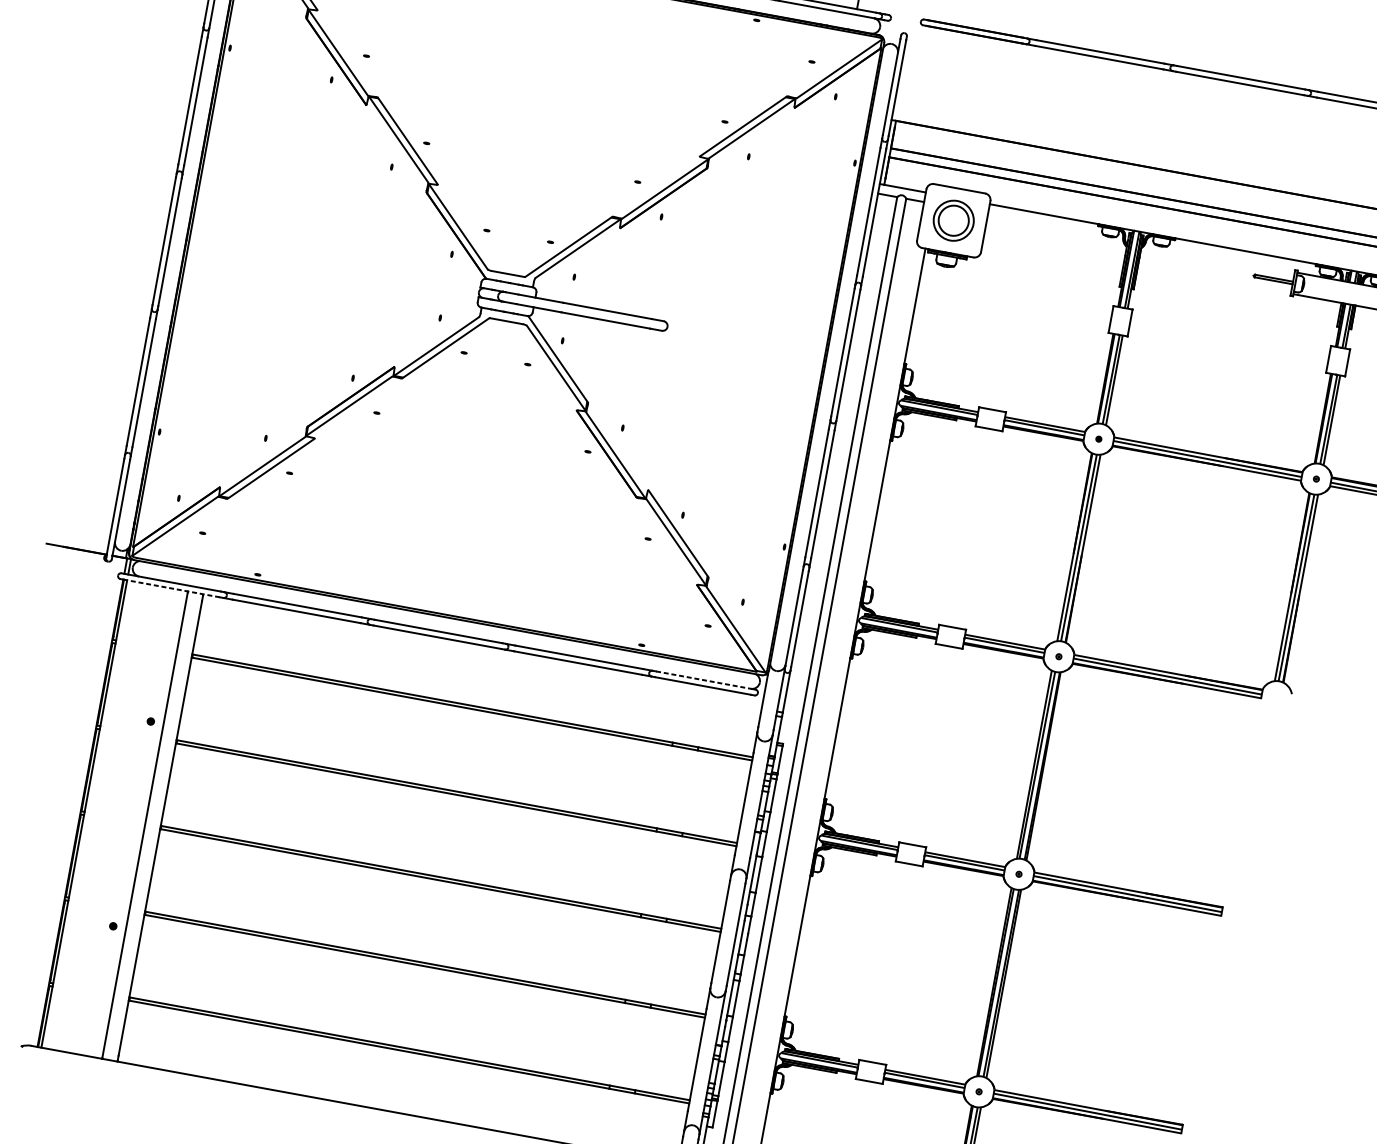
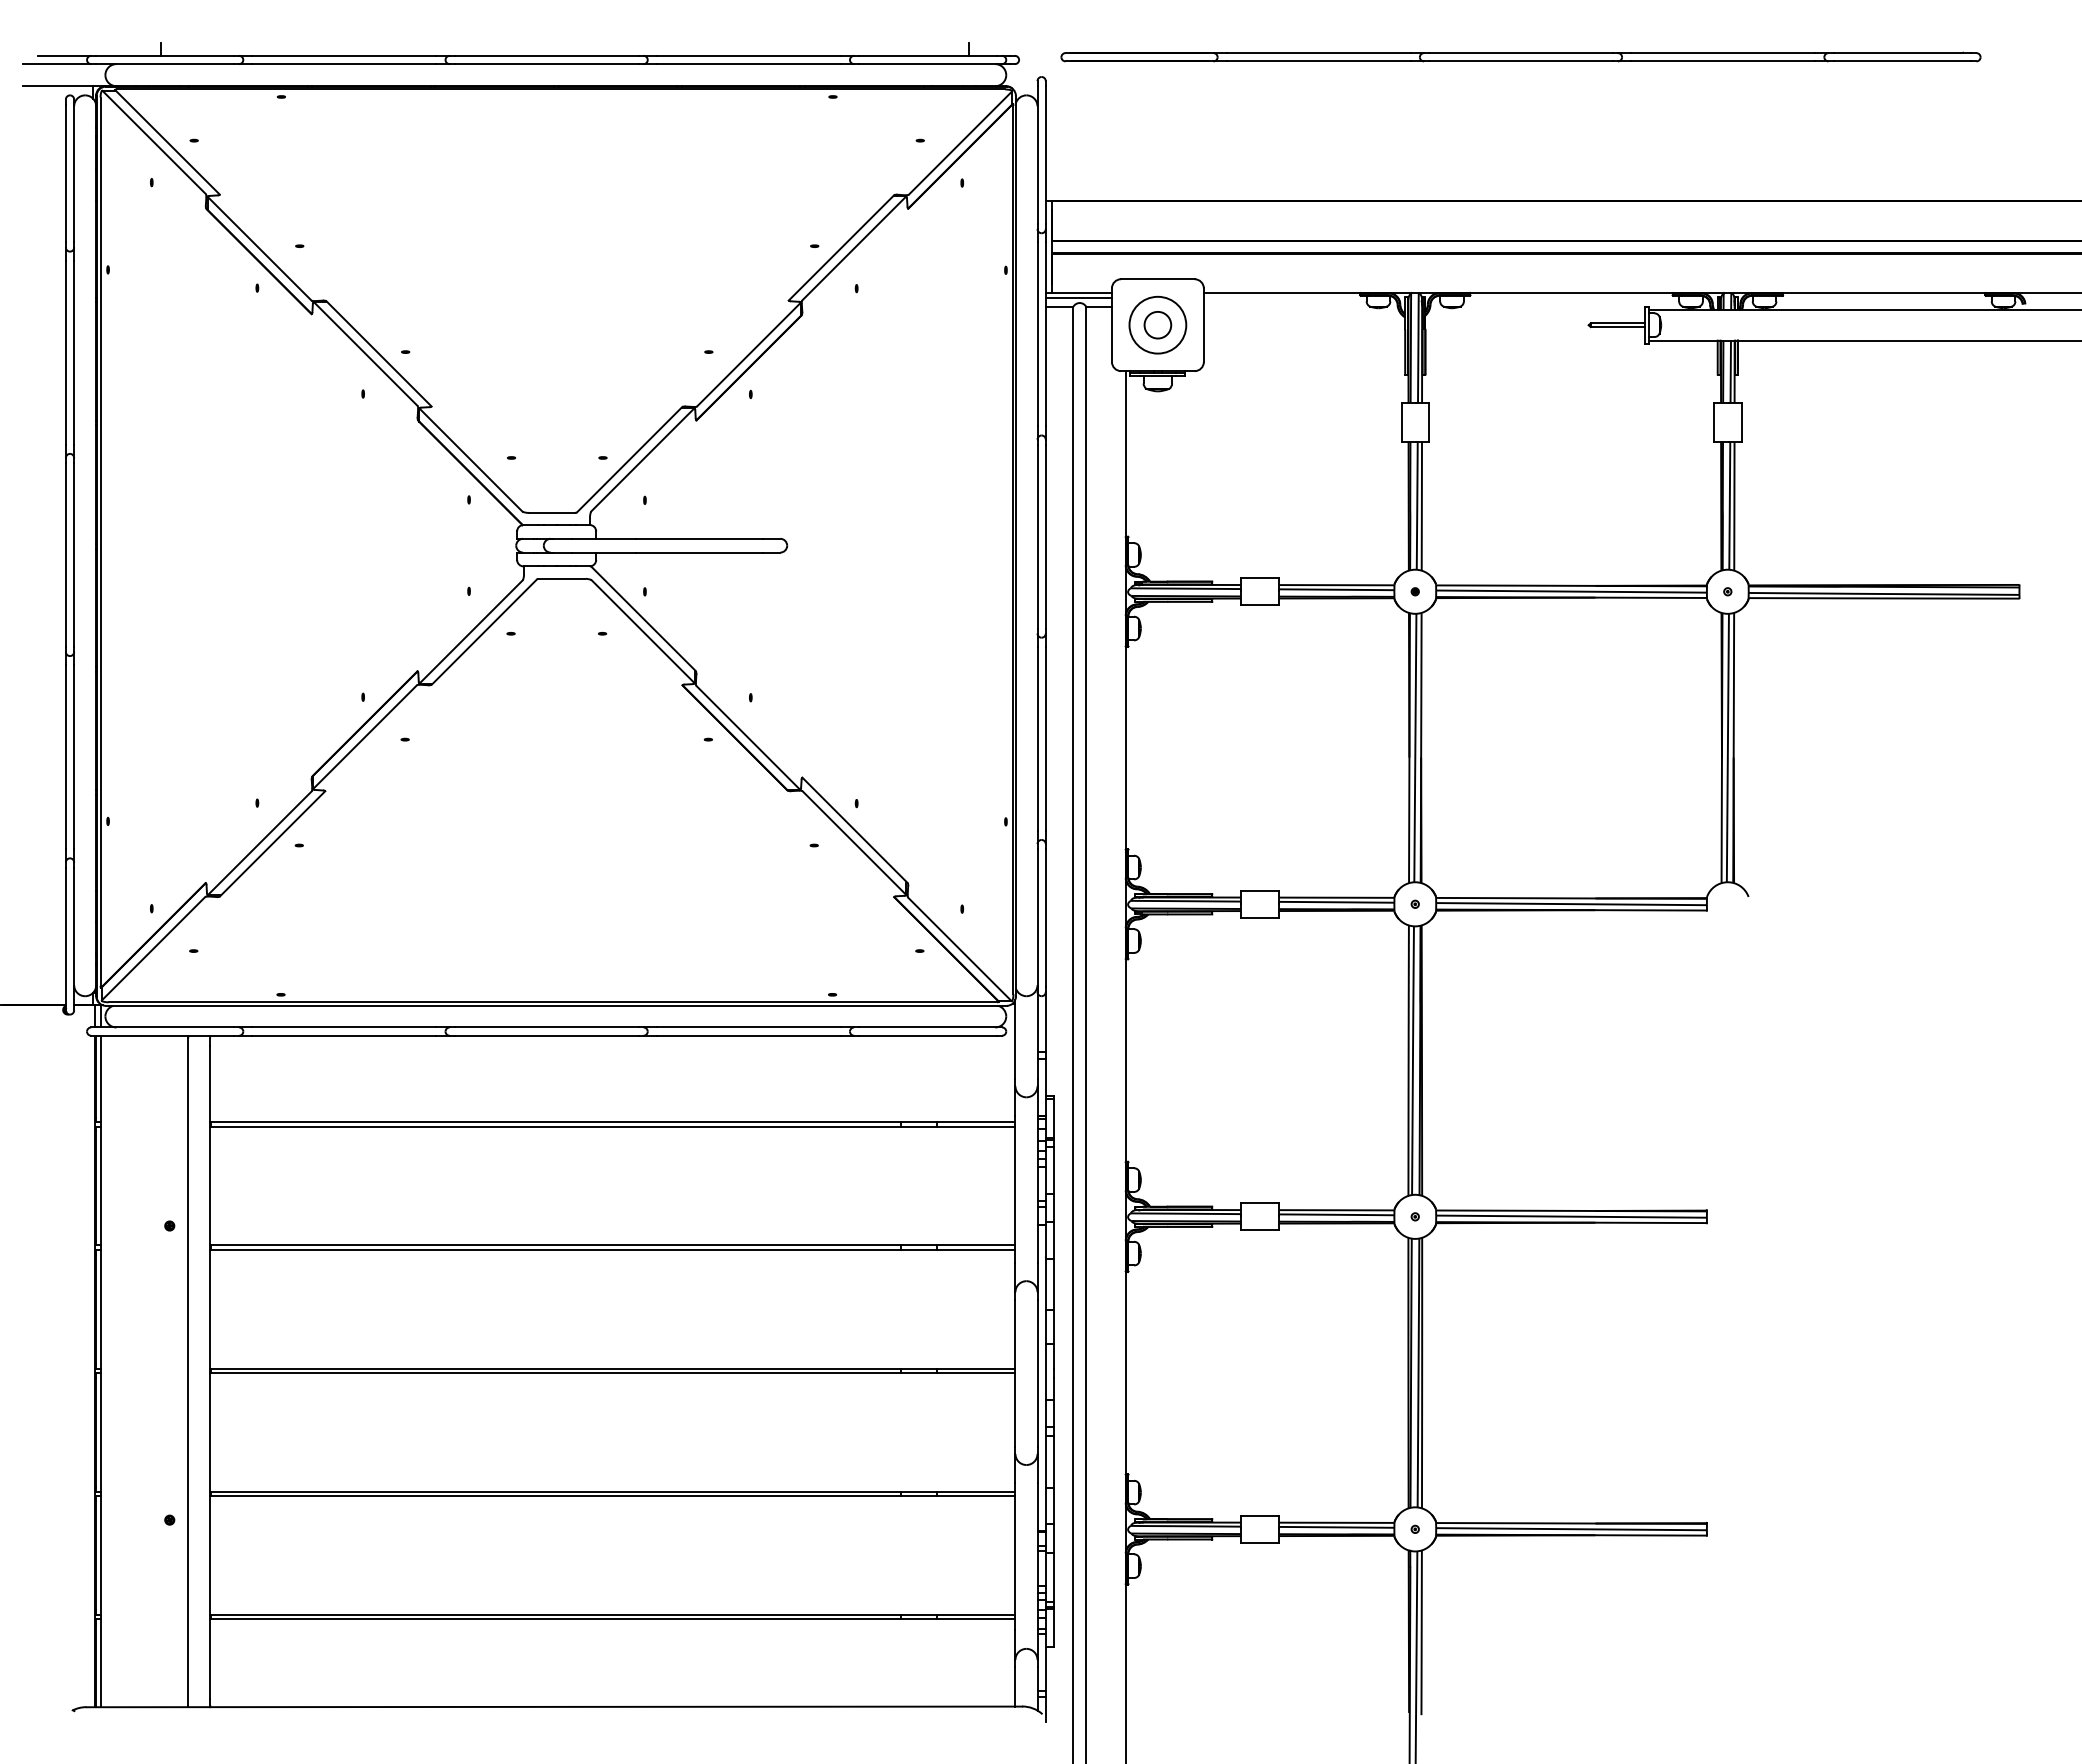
line: (902, 191) -> (1078, 297), added
circle: (953, 220) -> (1157, 324), size x0.62
line: (172, 588) -> (165, 1035), dashed -> solid
line: (704, 680) -> (928, 1027), dashed -> solid

